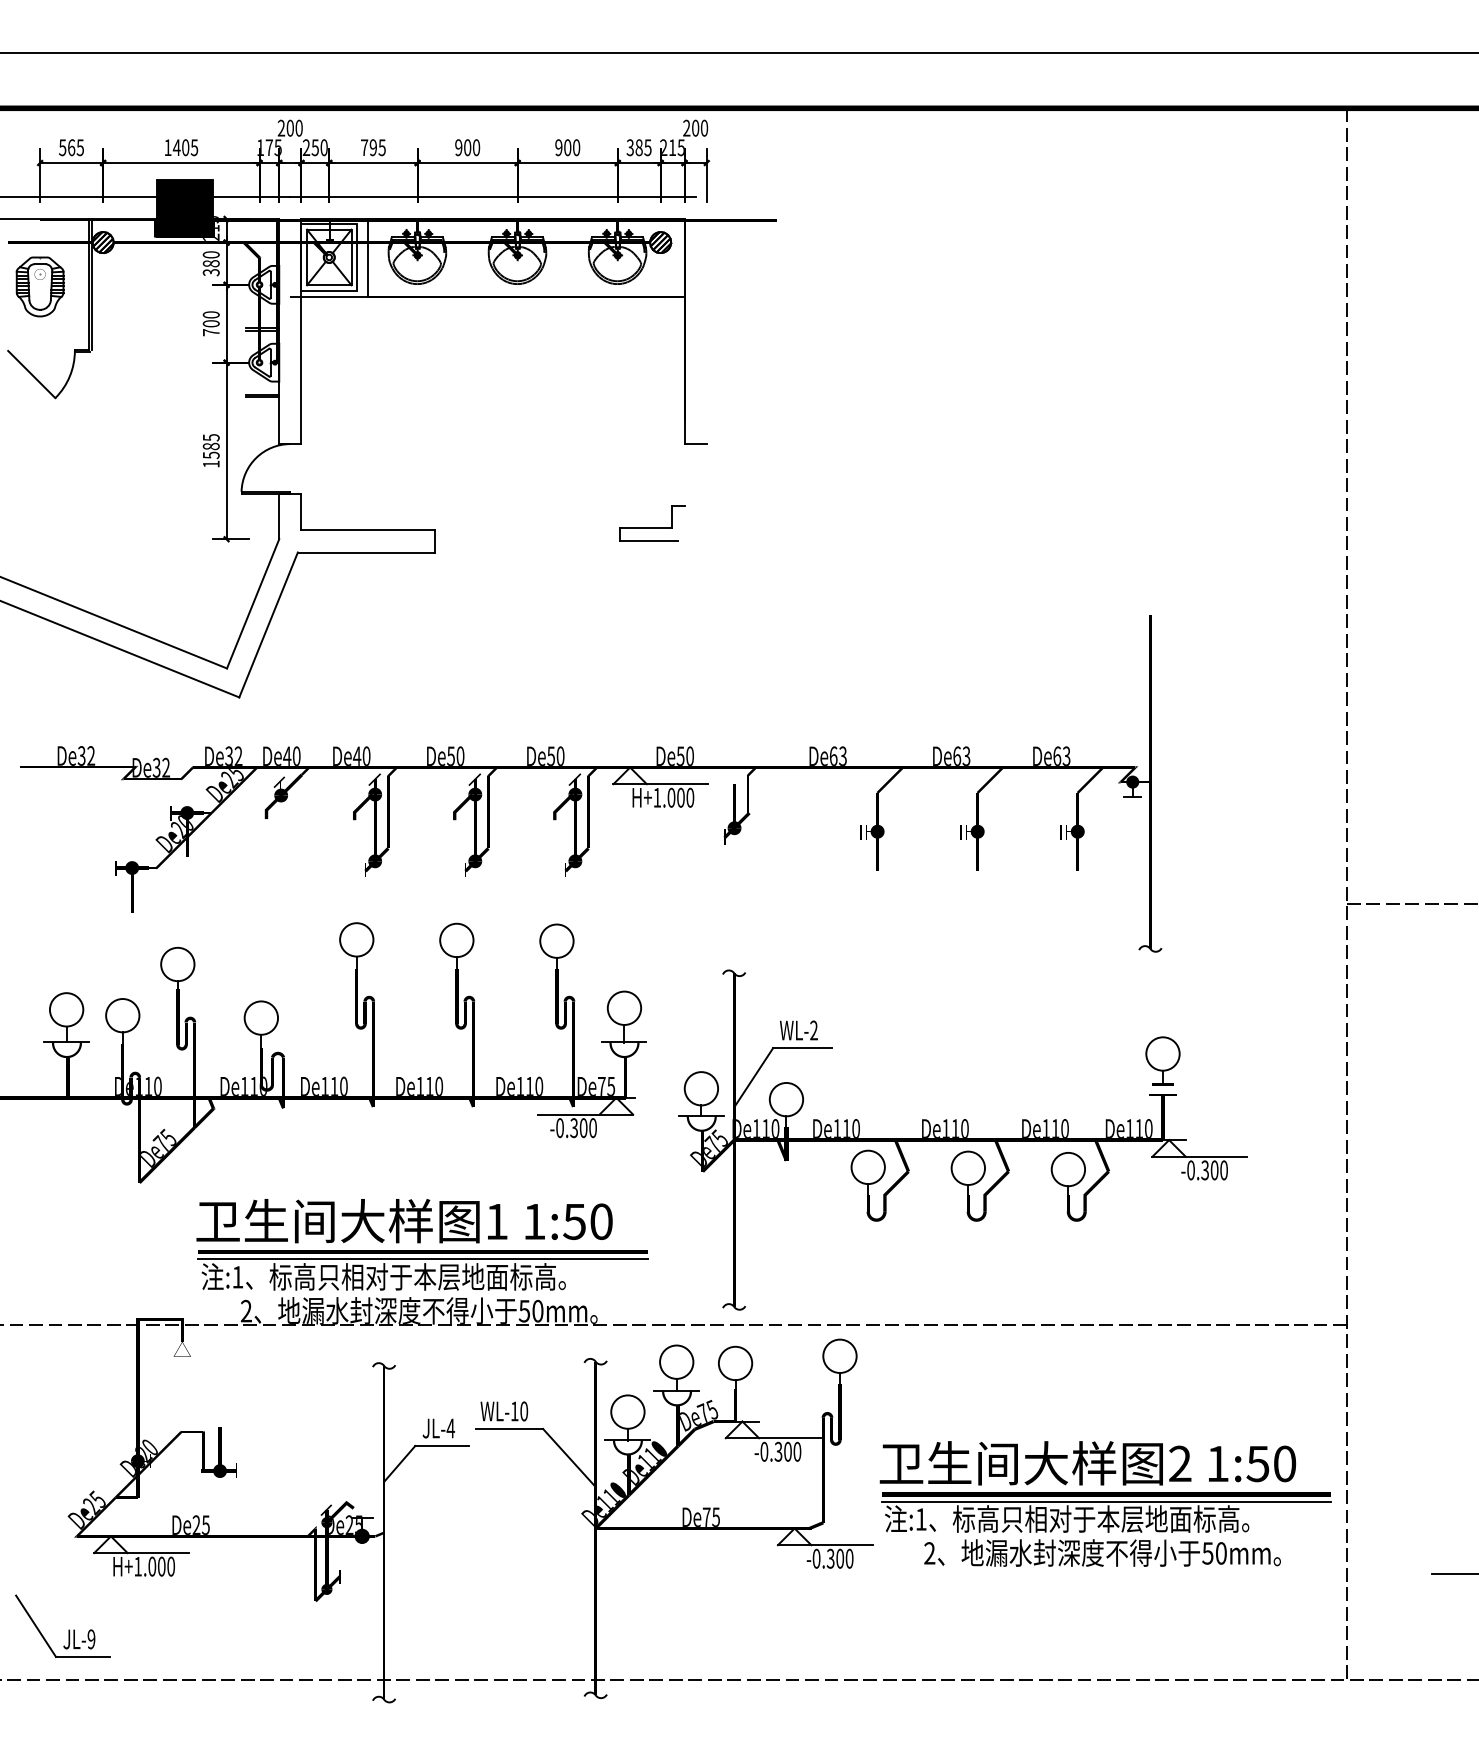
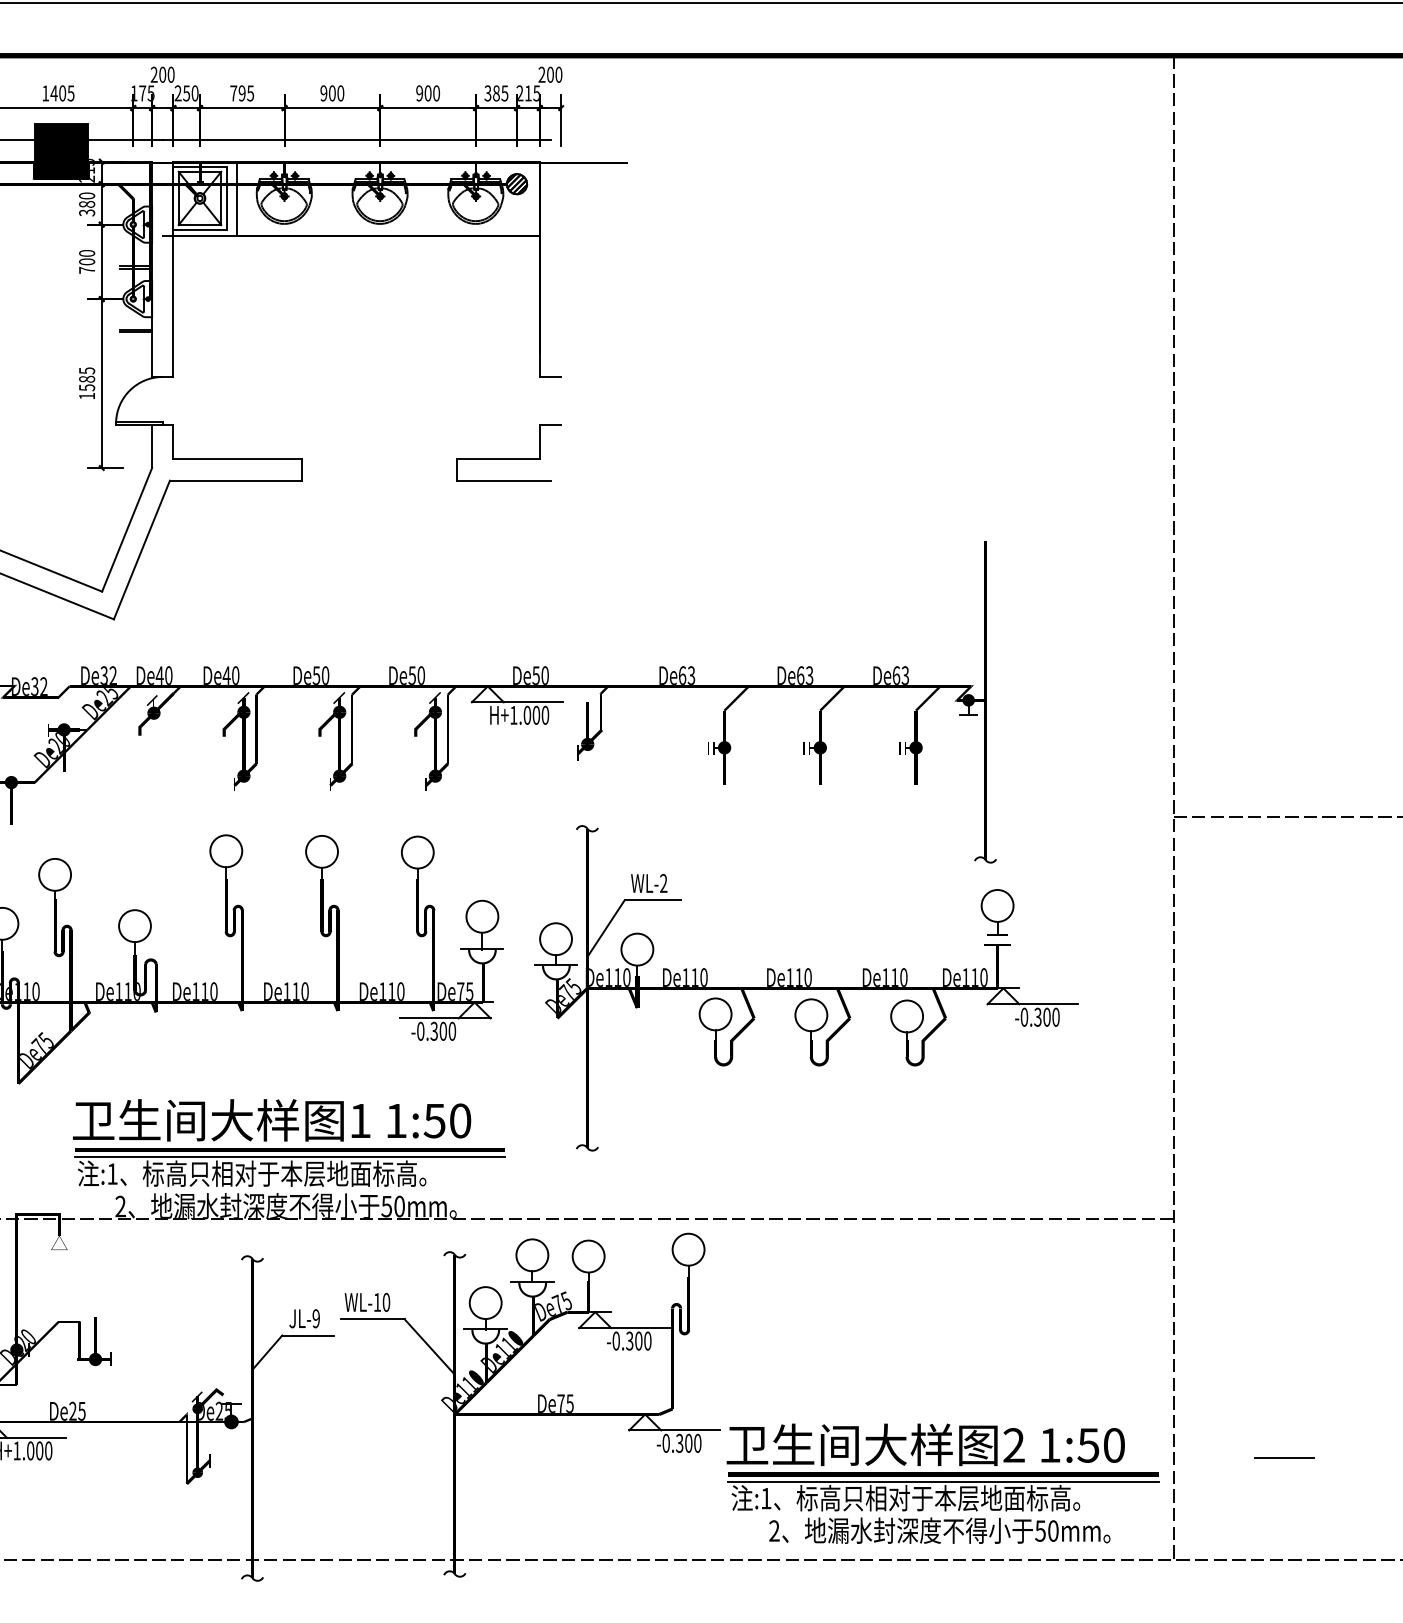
part: (652, 523) -> (509, 452), size x1.67
part: (962, 1139) -> (805, 987), moved
text: (450, 1428) -> (315, 1318), JL-4 -> JL-9
part: (1105, 1503) -> (942, 1483), moved

